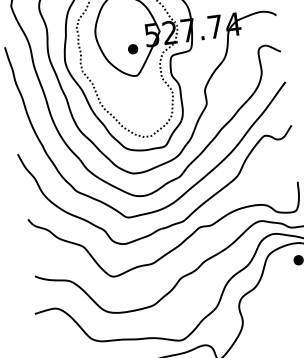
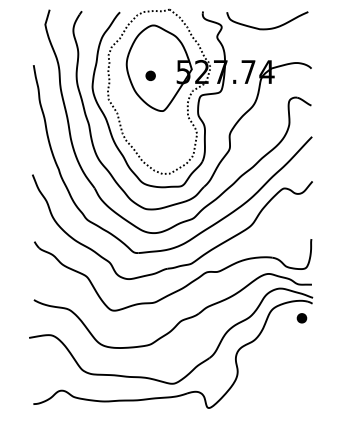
part: (132, 48) -> (150, 75), moved

